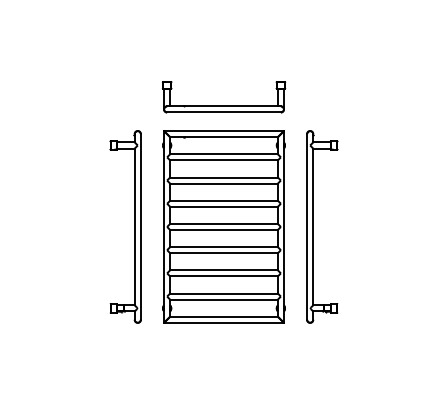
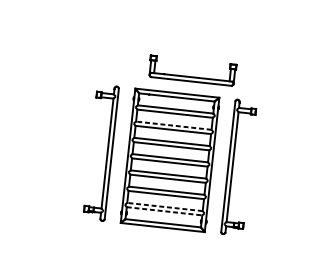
part: (224, 105) -> (192, 76), moved
line: (224, 177) -> (174, 125), solid -> dashed
line: (224, 293) -> (165, 207), solid -> dashed
line: (224, 299) -> (164, 211), solid -> dashed

